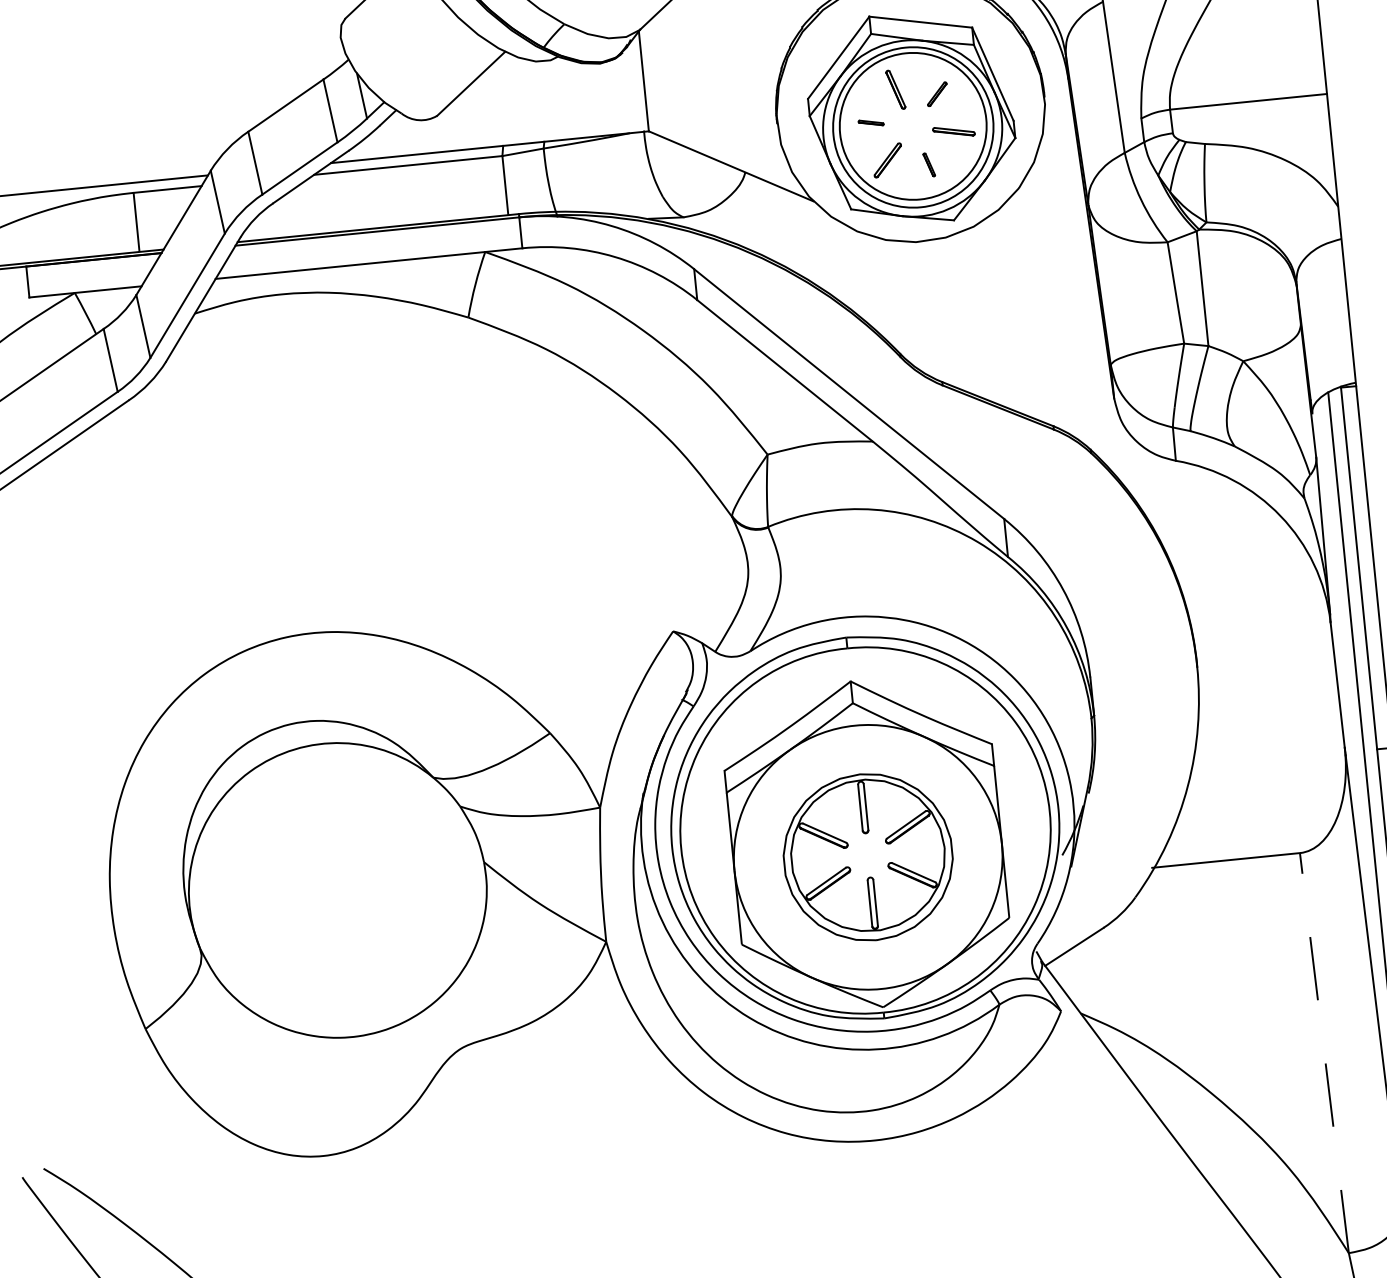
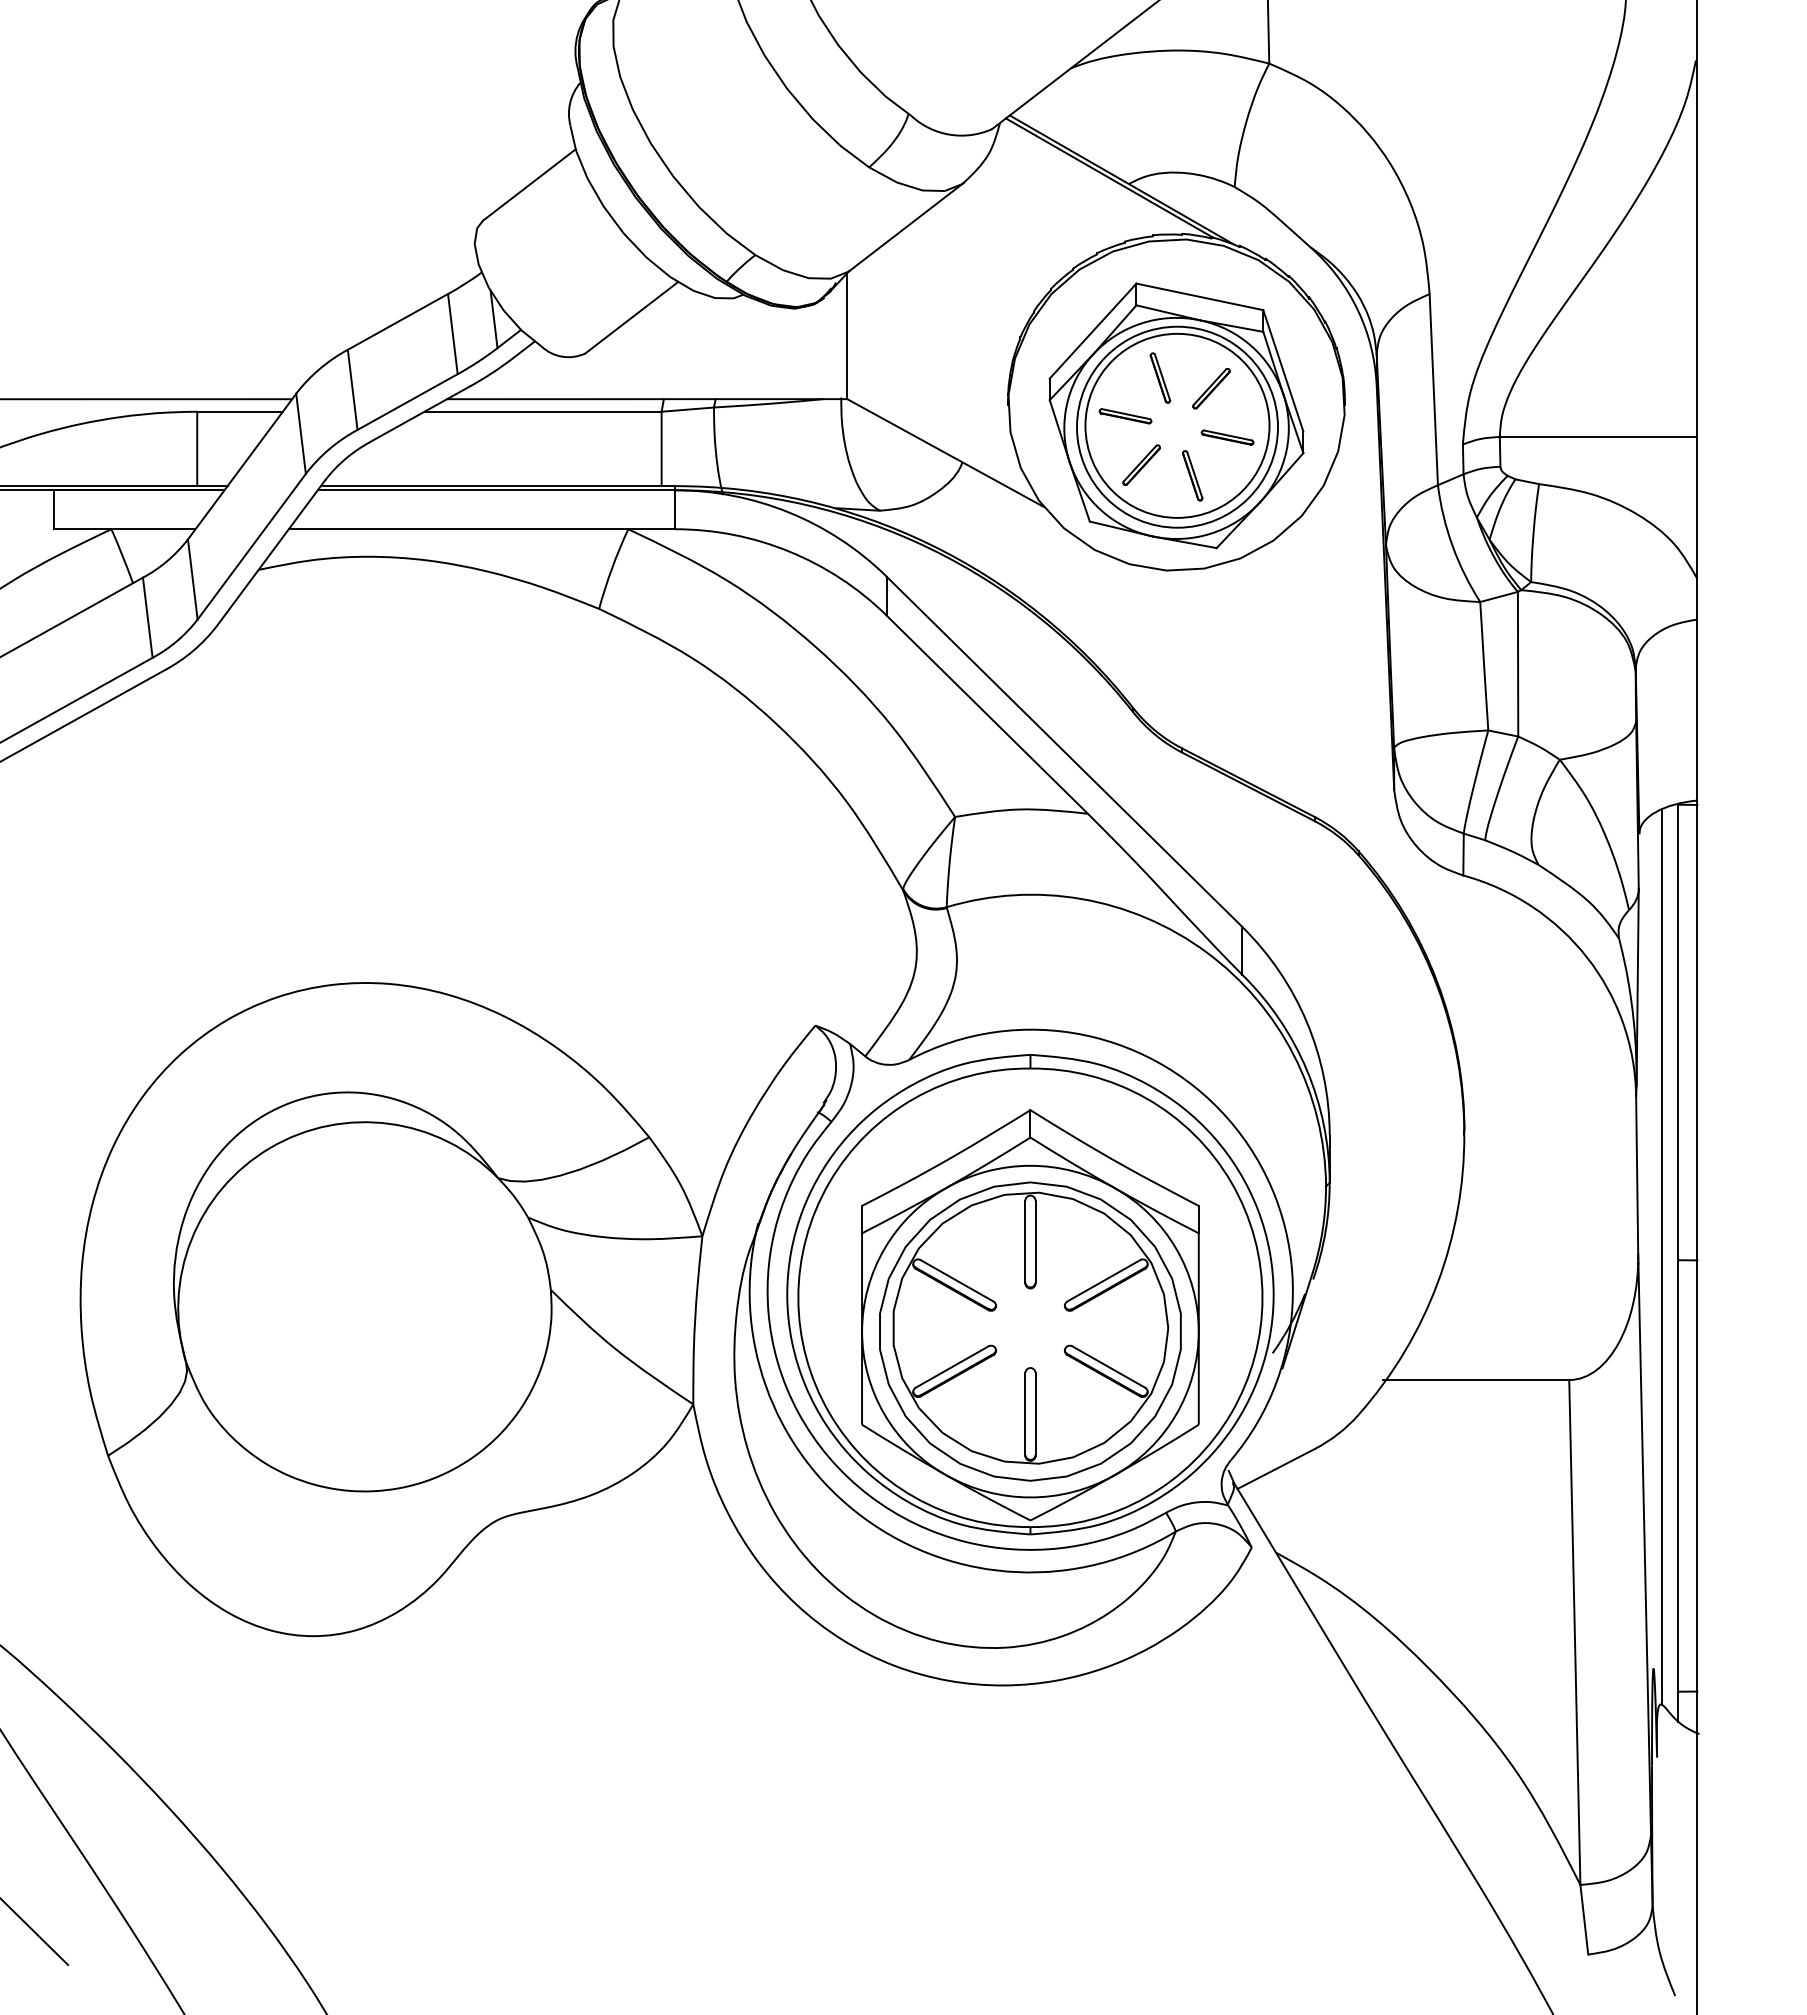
part: (937, 94) -> (1211, 388), size x1.43
part: (871, 123) -> (1125, 416), size x1.67
part: (929, 164) -> (1192, 475), size x1.67
part: (868, 857) -> (1030, 1331), size x1.43
line: (1324, 1053) -> (1574, 1632), dashed -> solid

